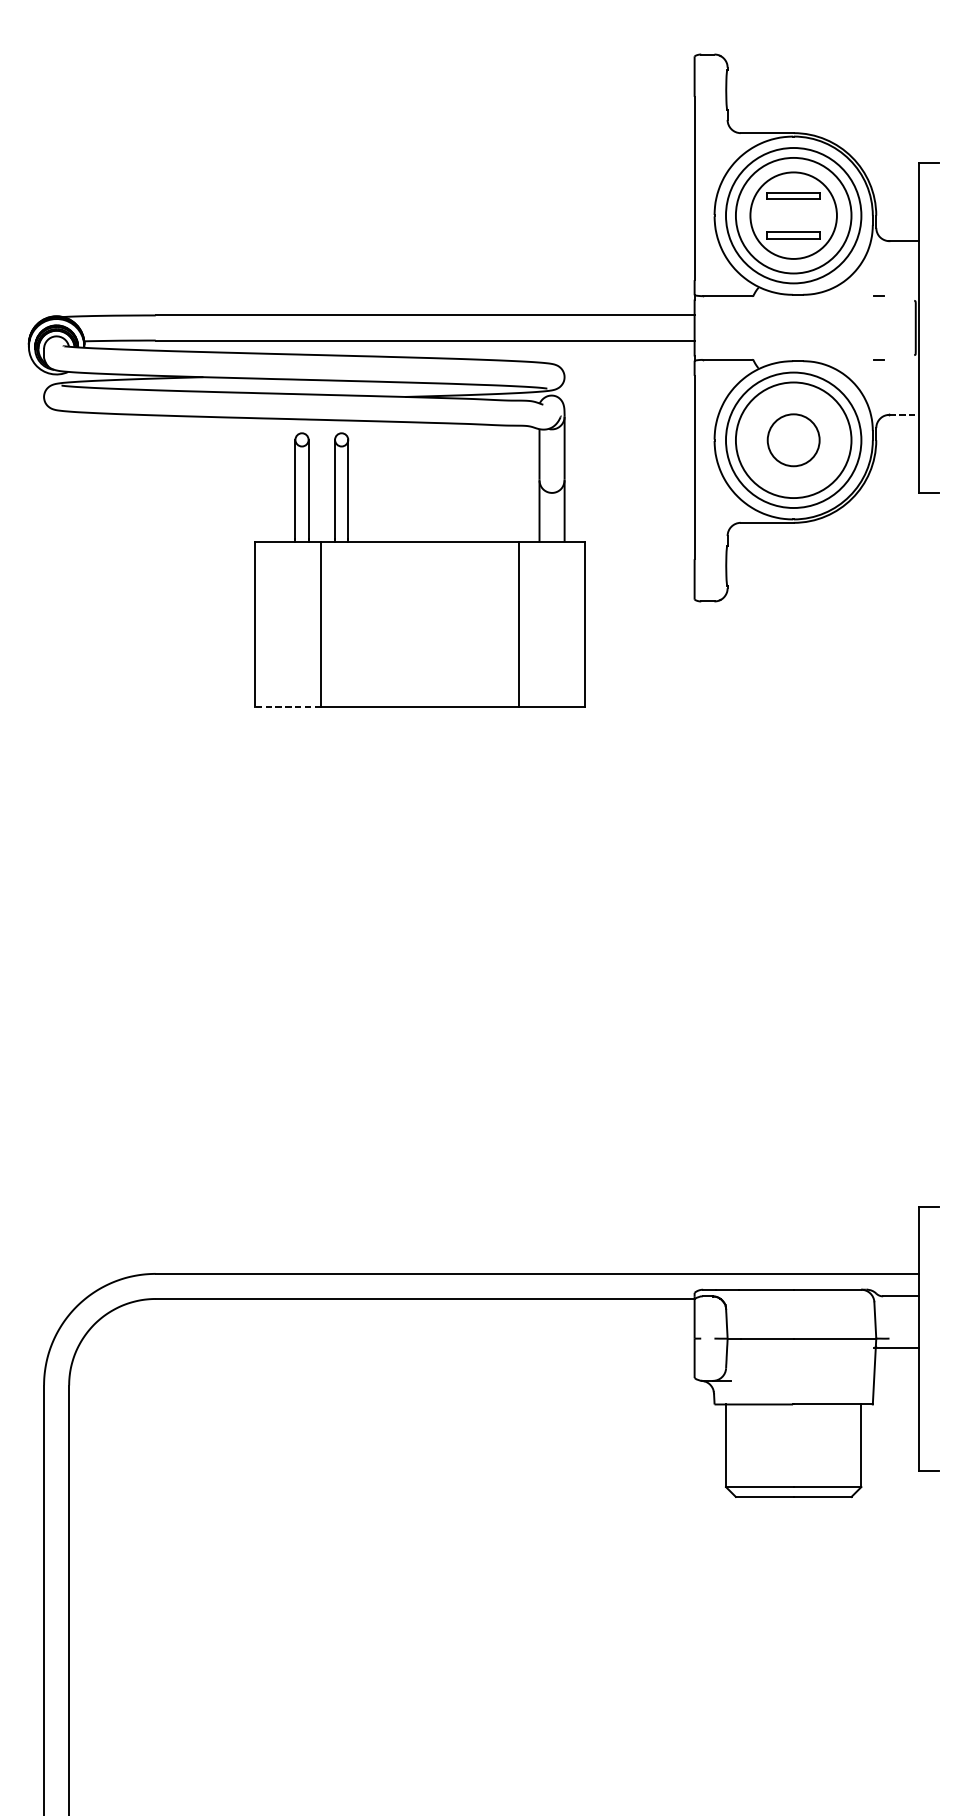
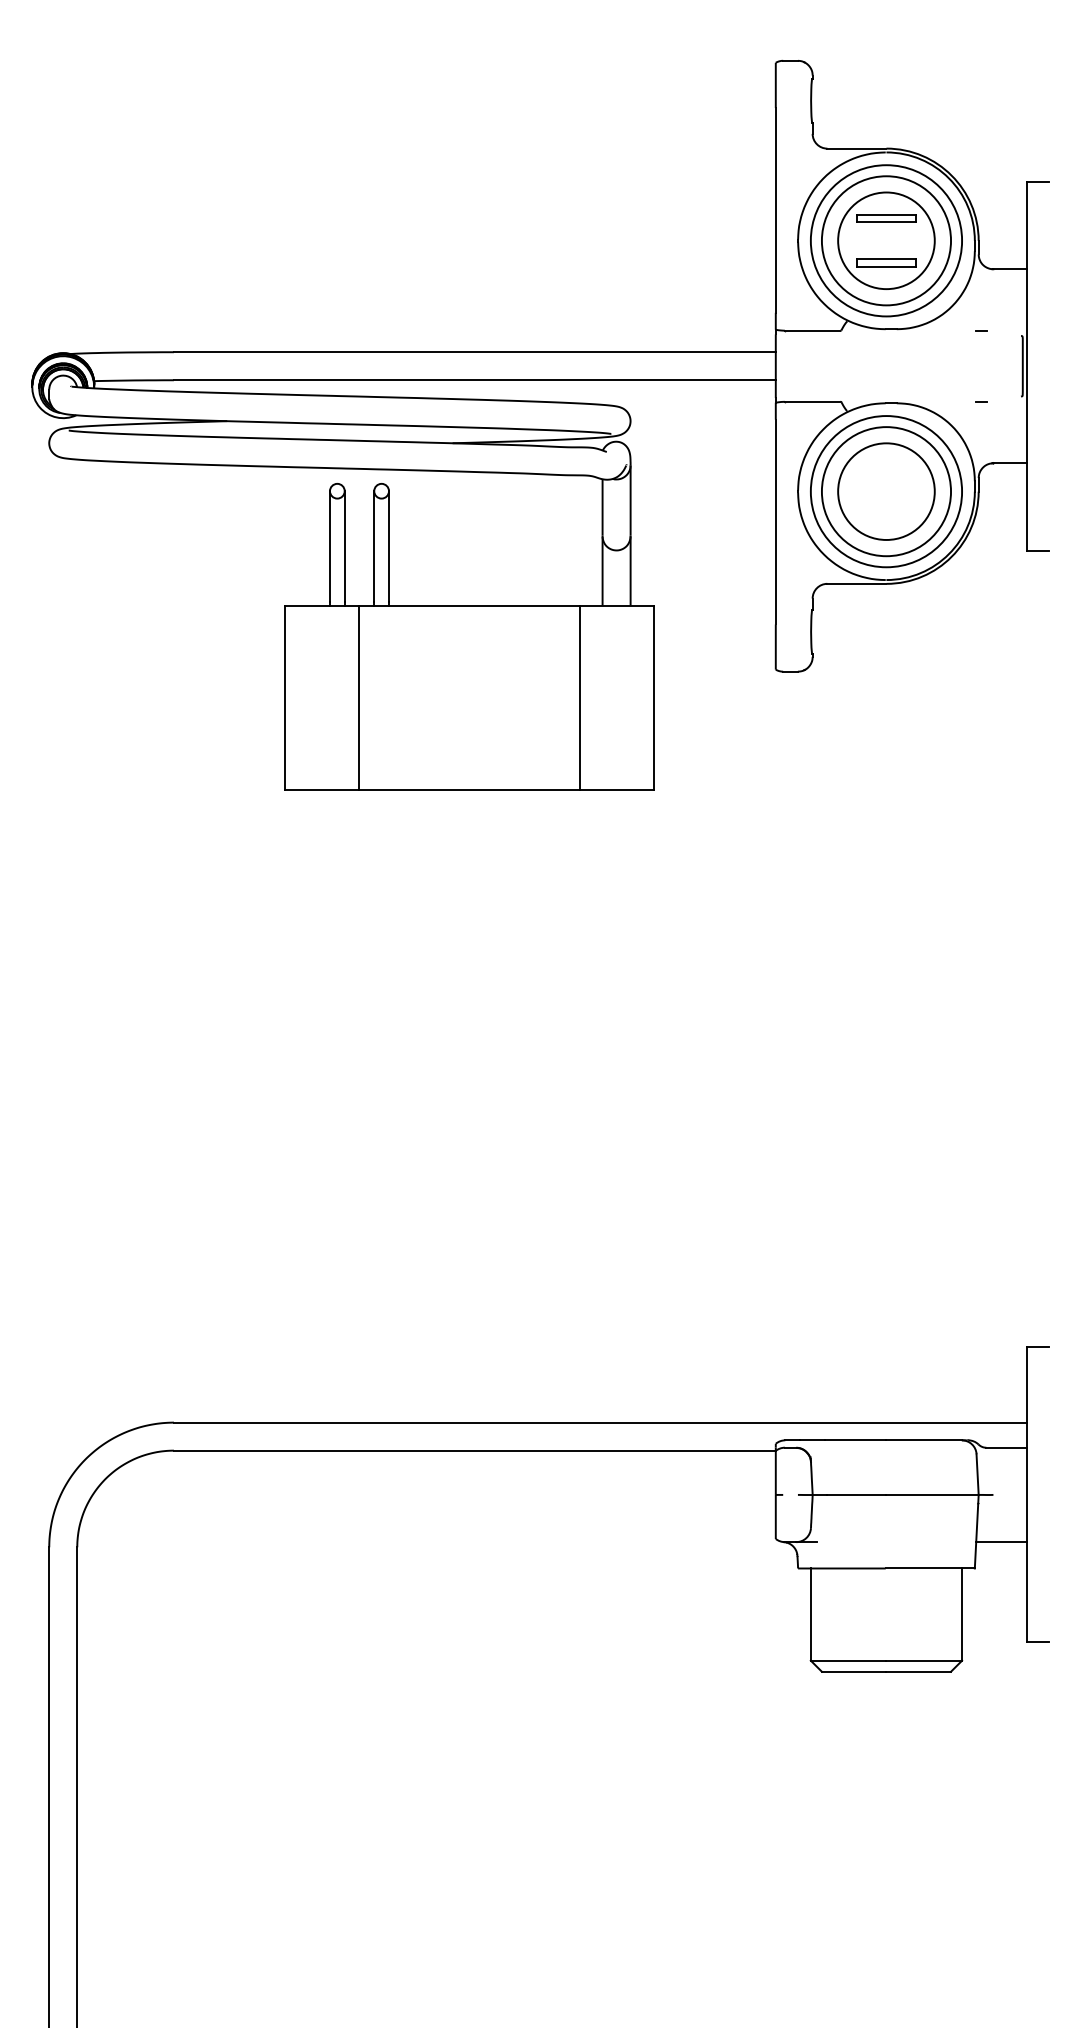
line: (904, 415) -> (1010, 463), dashed -> solid
circle: (793, 440) -> (886, 491), size x1.67
line: (287, 707) -> (321, 790), dashed -> solid
line: (896, 1348) -> (1001, 1542), moved

